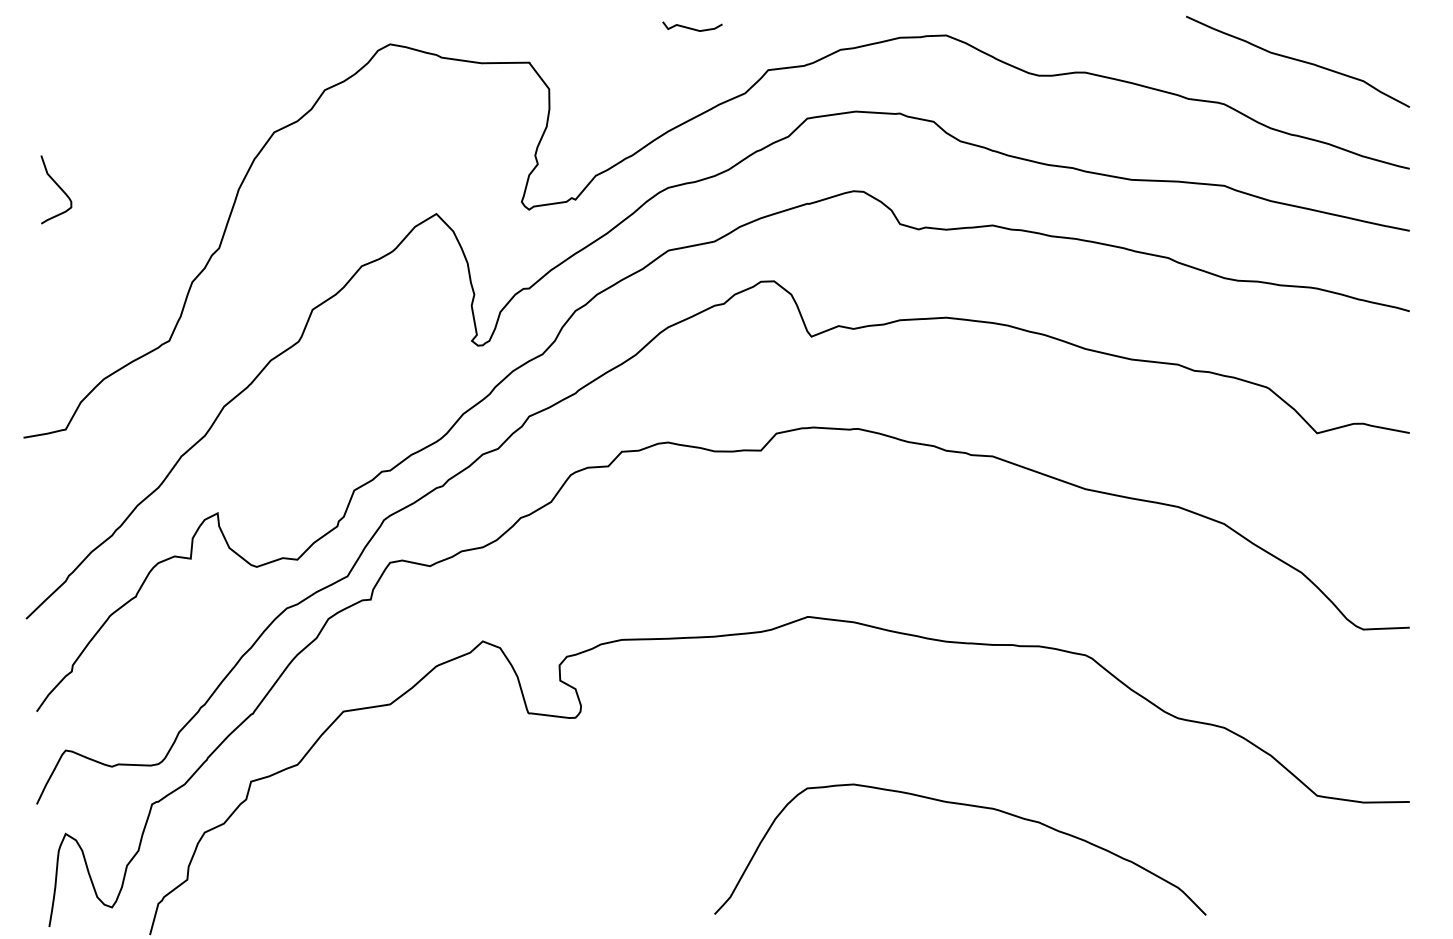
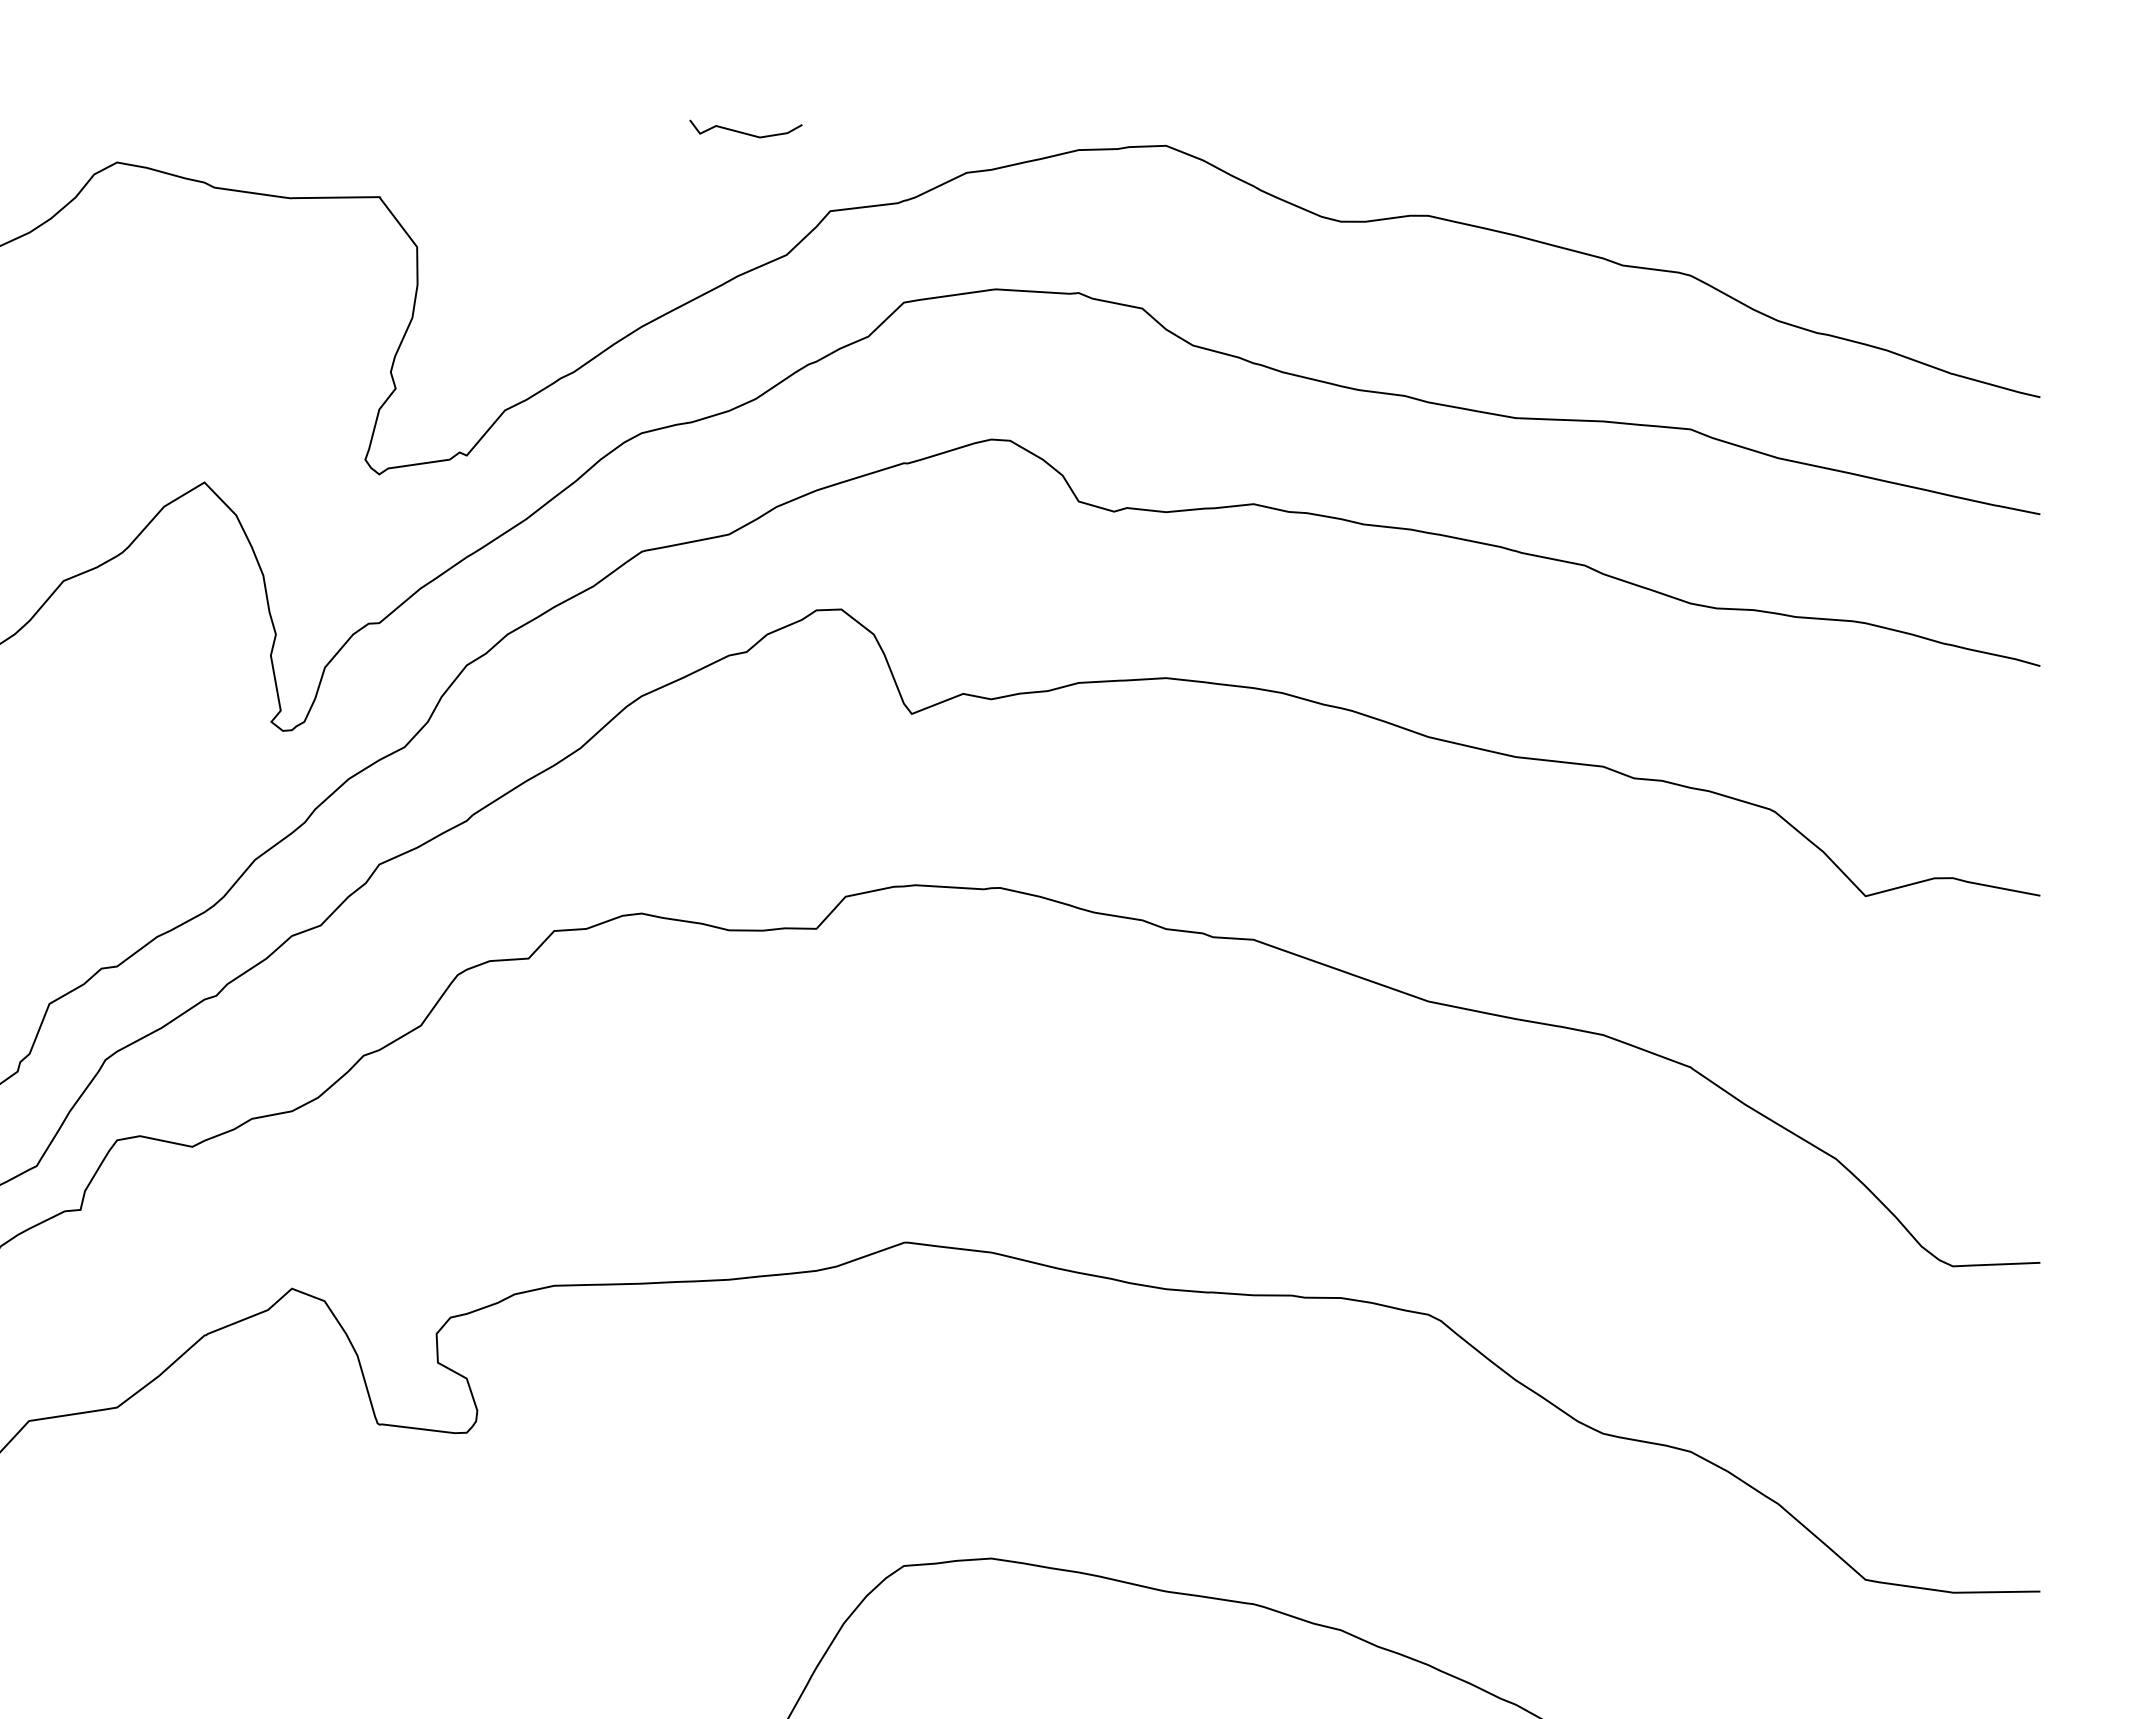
curve: (691, 27) -> (743, 130), moved
curve: (1297, 60) -> (1828, 192), removed

